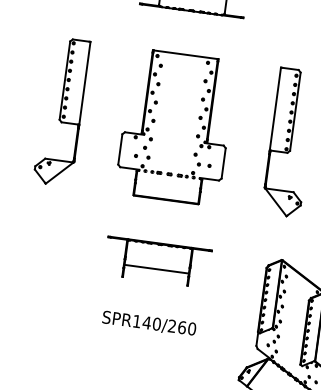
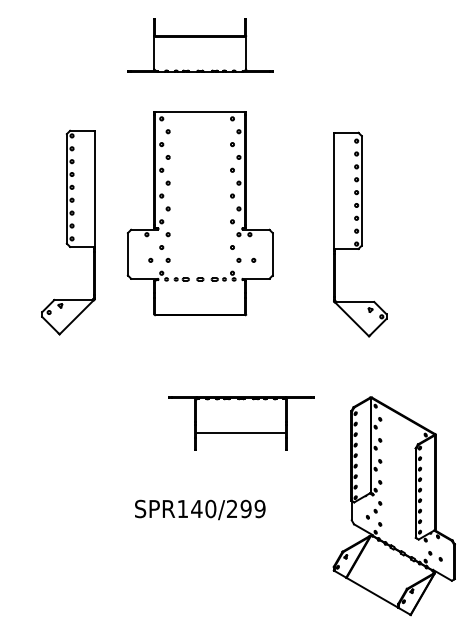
part: (61, 111) -> (68, 232), moved
part: (175, 127) -> (199, 213), moved
part: (157, 262) -> (241, 423), moved
text: (186, 327) -> (252, 508), SPR140/260 -> SPR140/299

